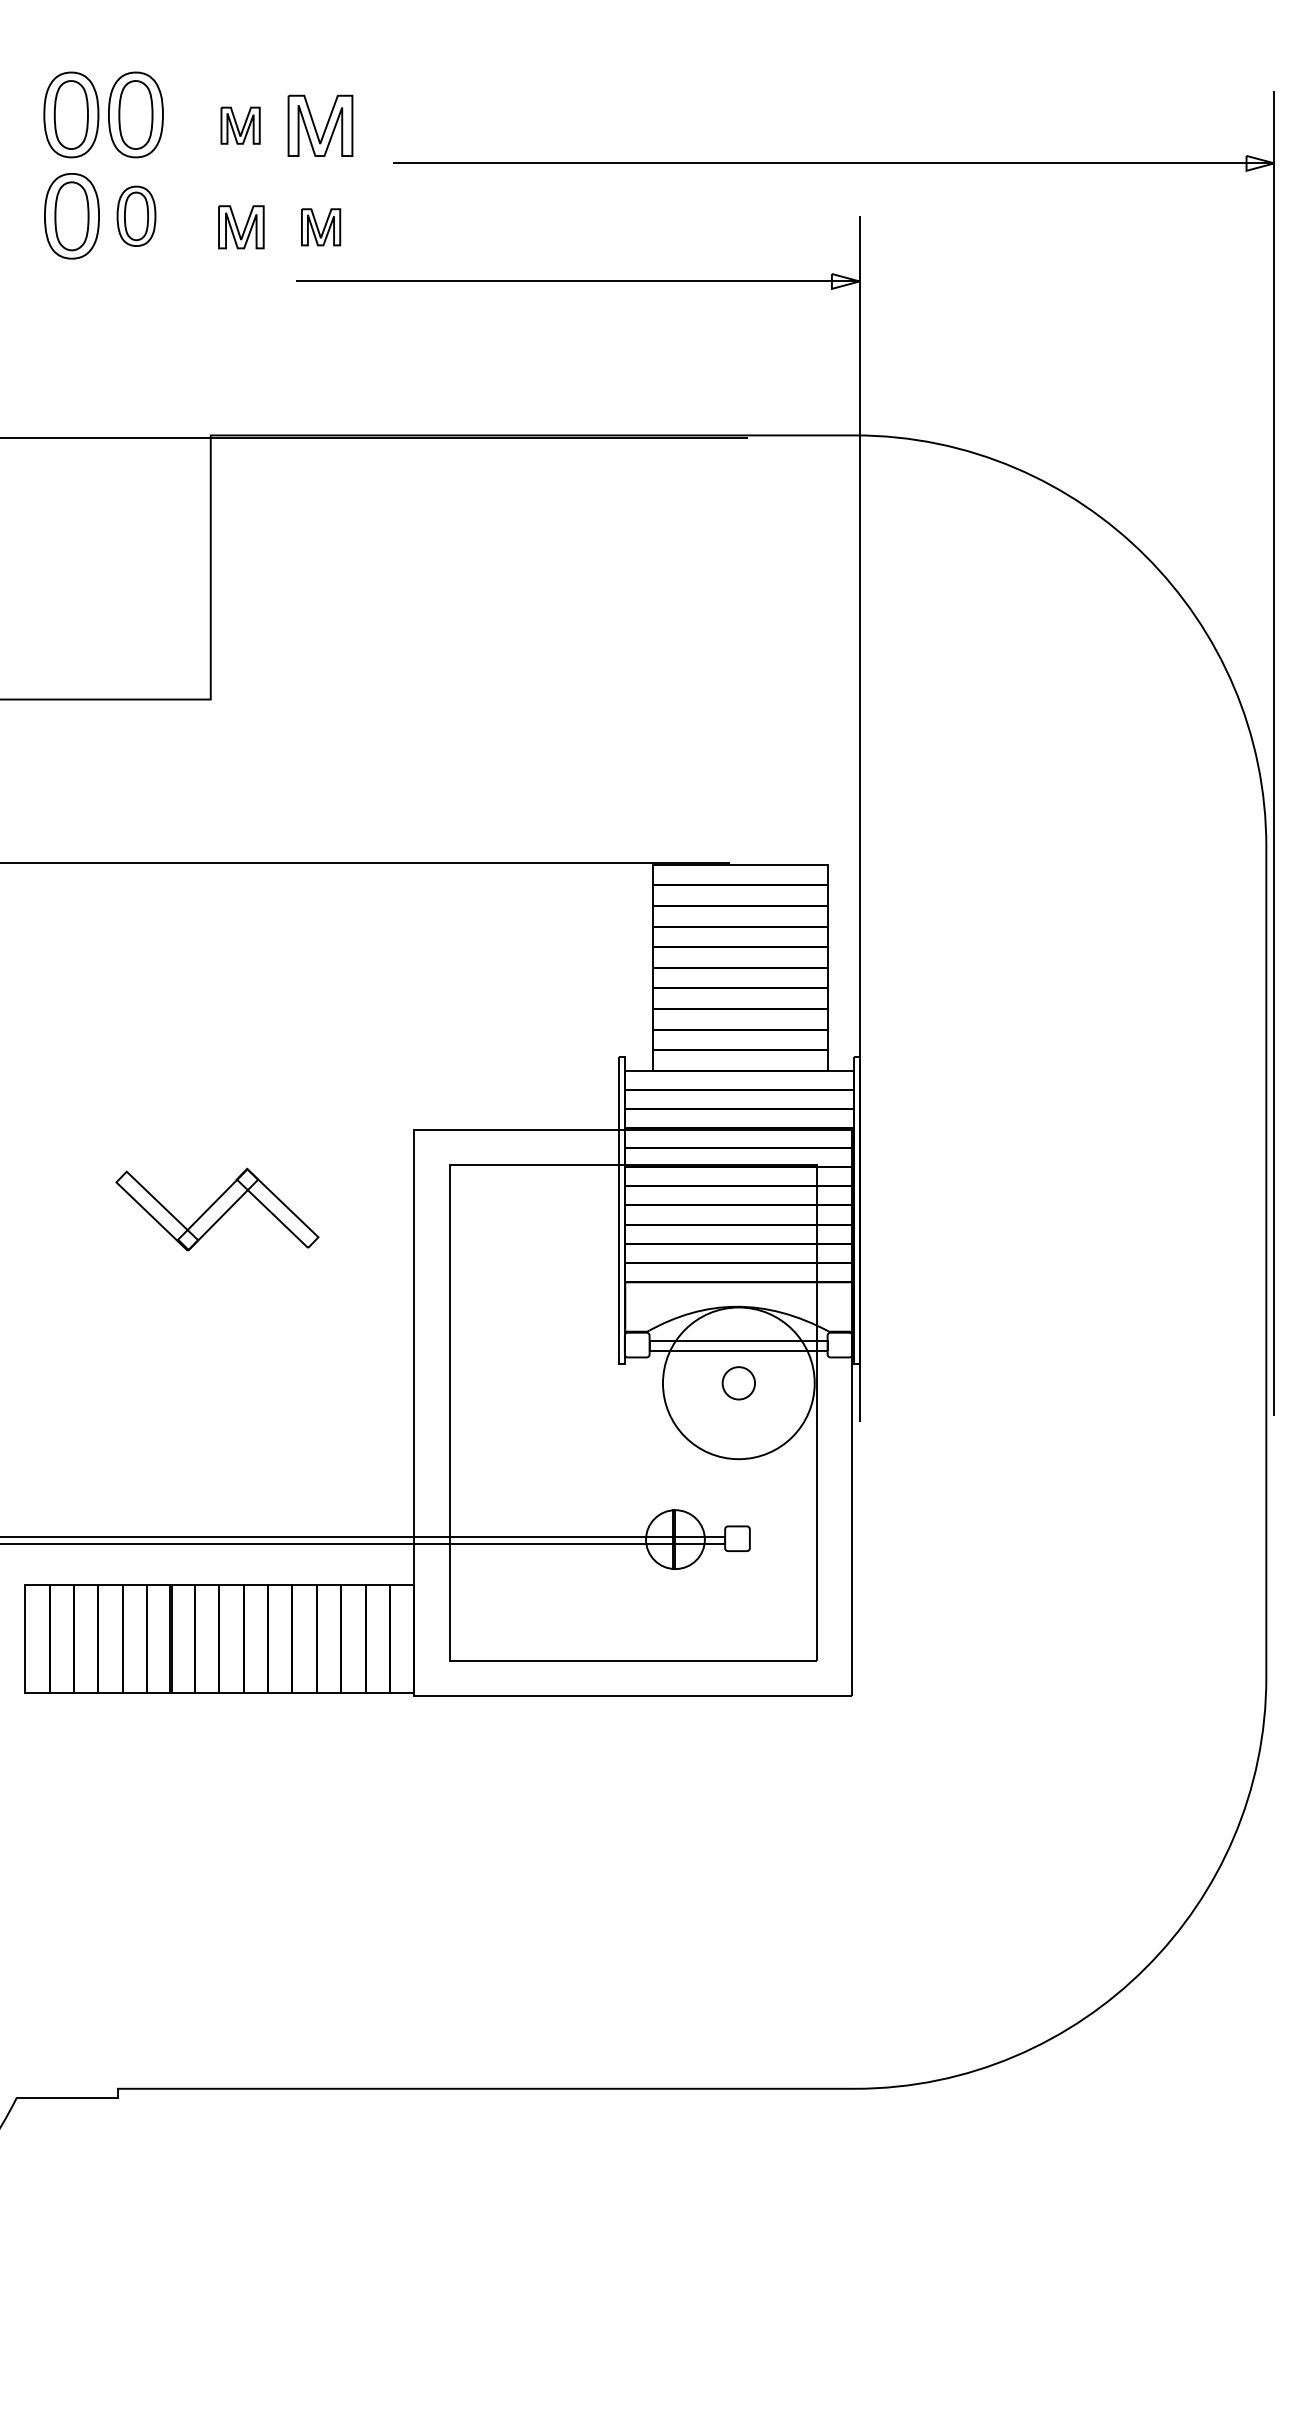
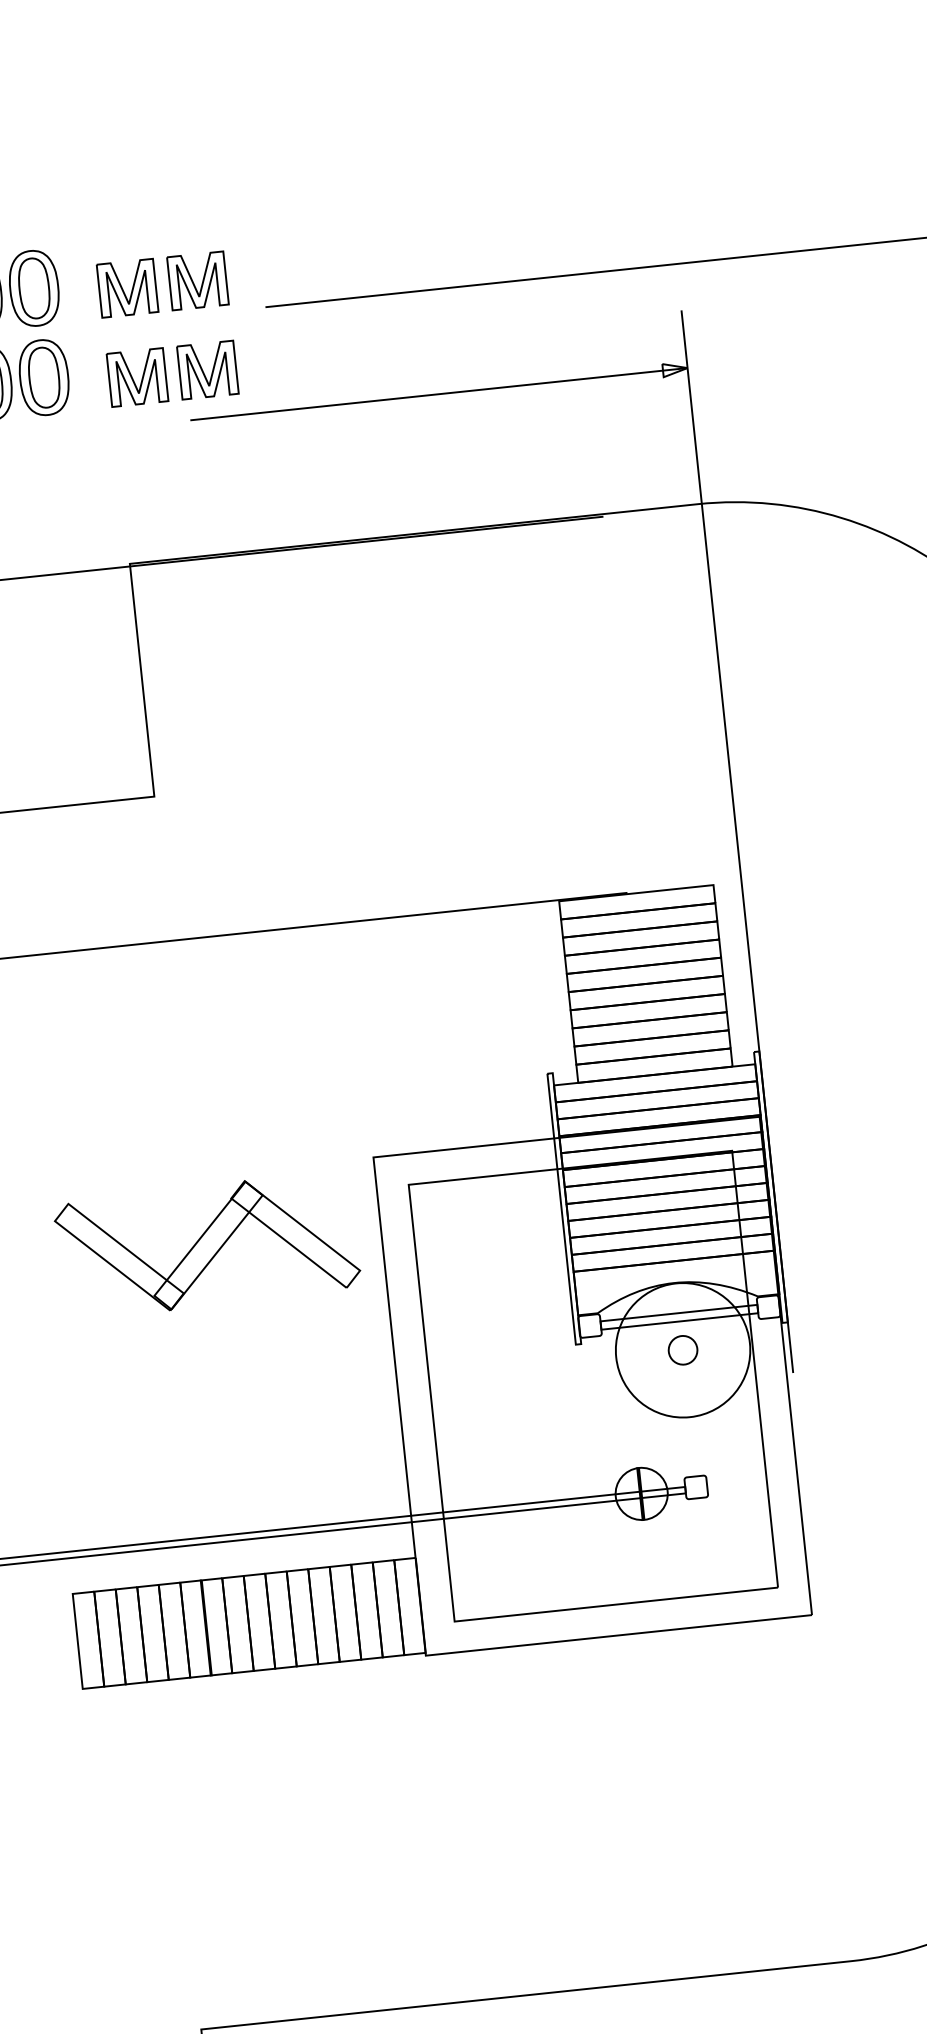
part: (240, 125) -> (127, 288), size x1.67
part: (136, 216) -> (44, 377), size x1.43
part: (241, 227) -> (137, 377), size x1.43
part: (320, 227) -> (207, 370), size x1.67
part: (217, 1209) -> (207, 1245), size x1.67

